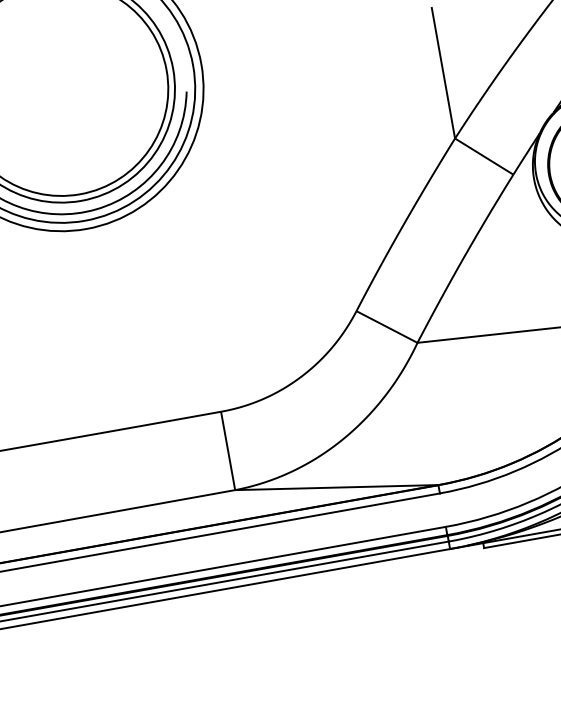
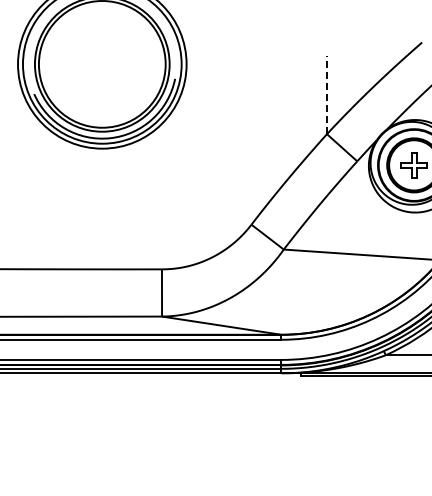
line: (442, 72) -> (326, 94), solid -> dashed

